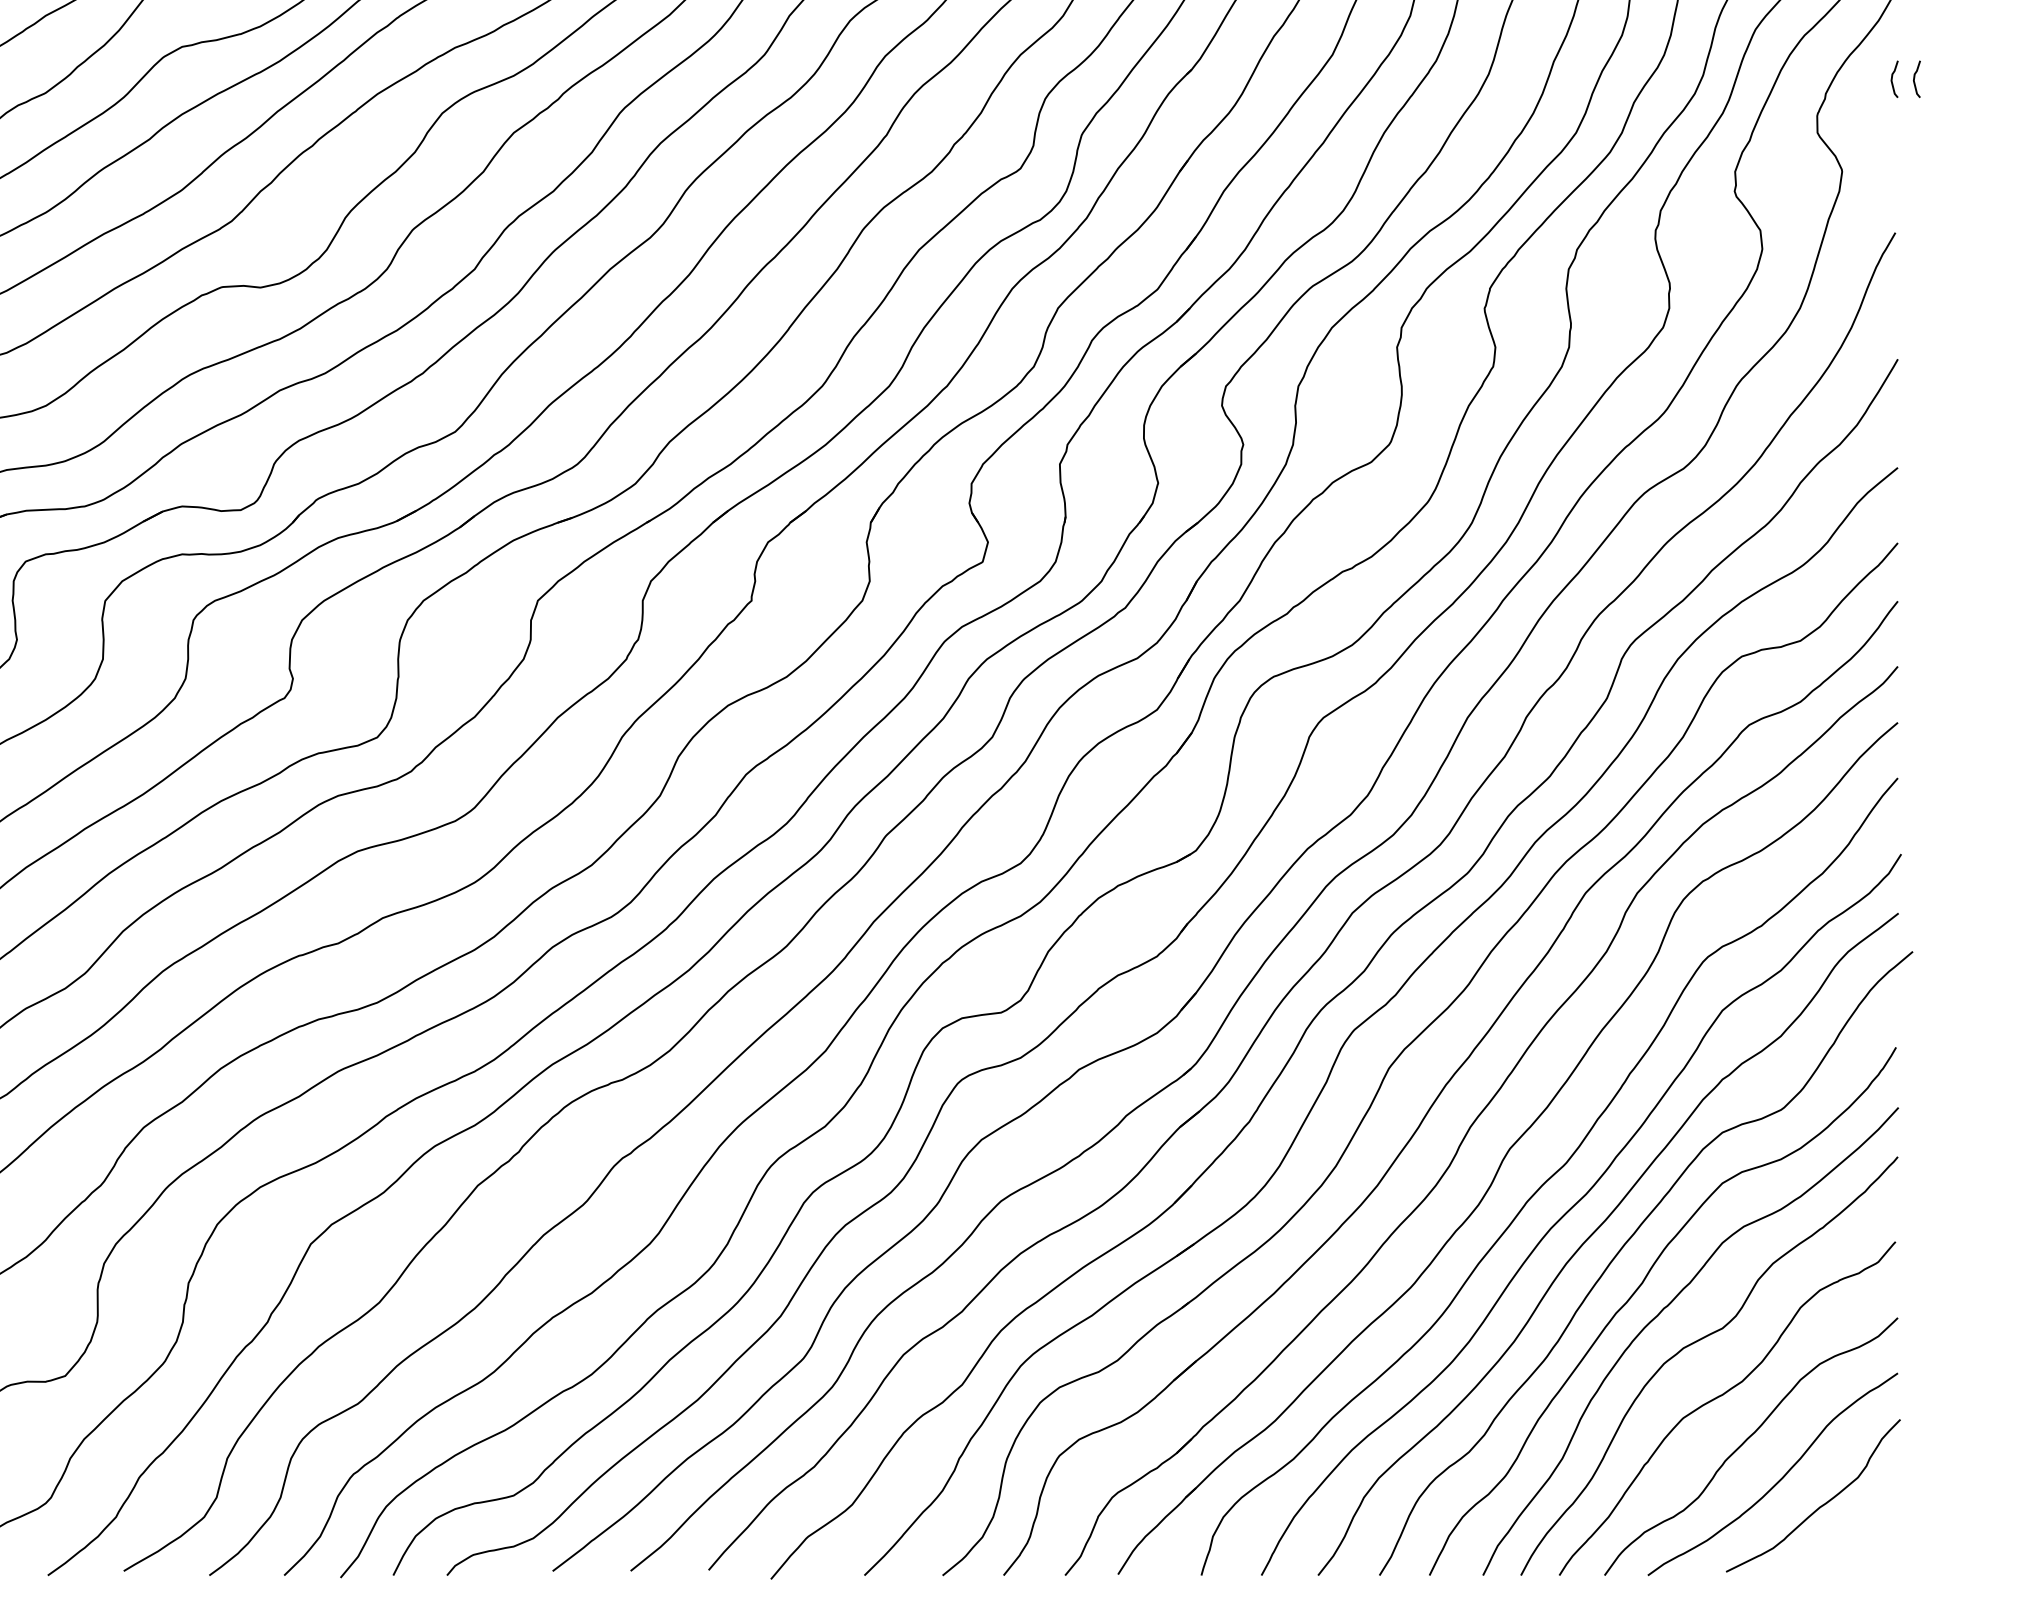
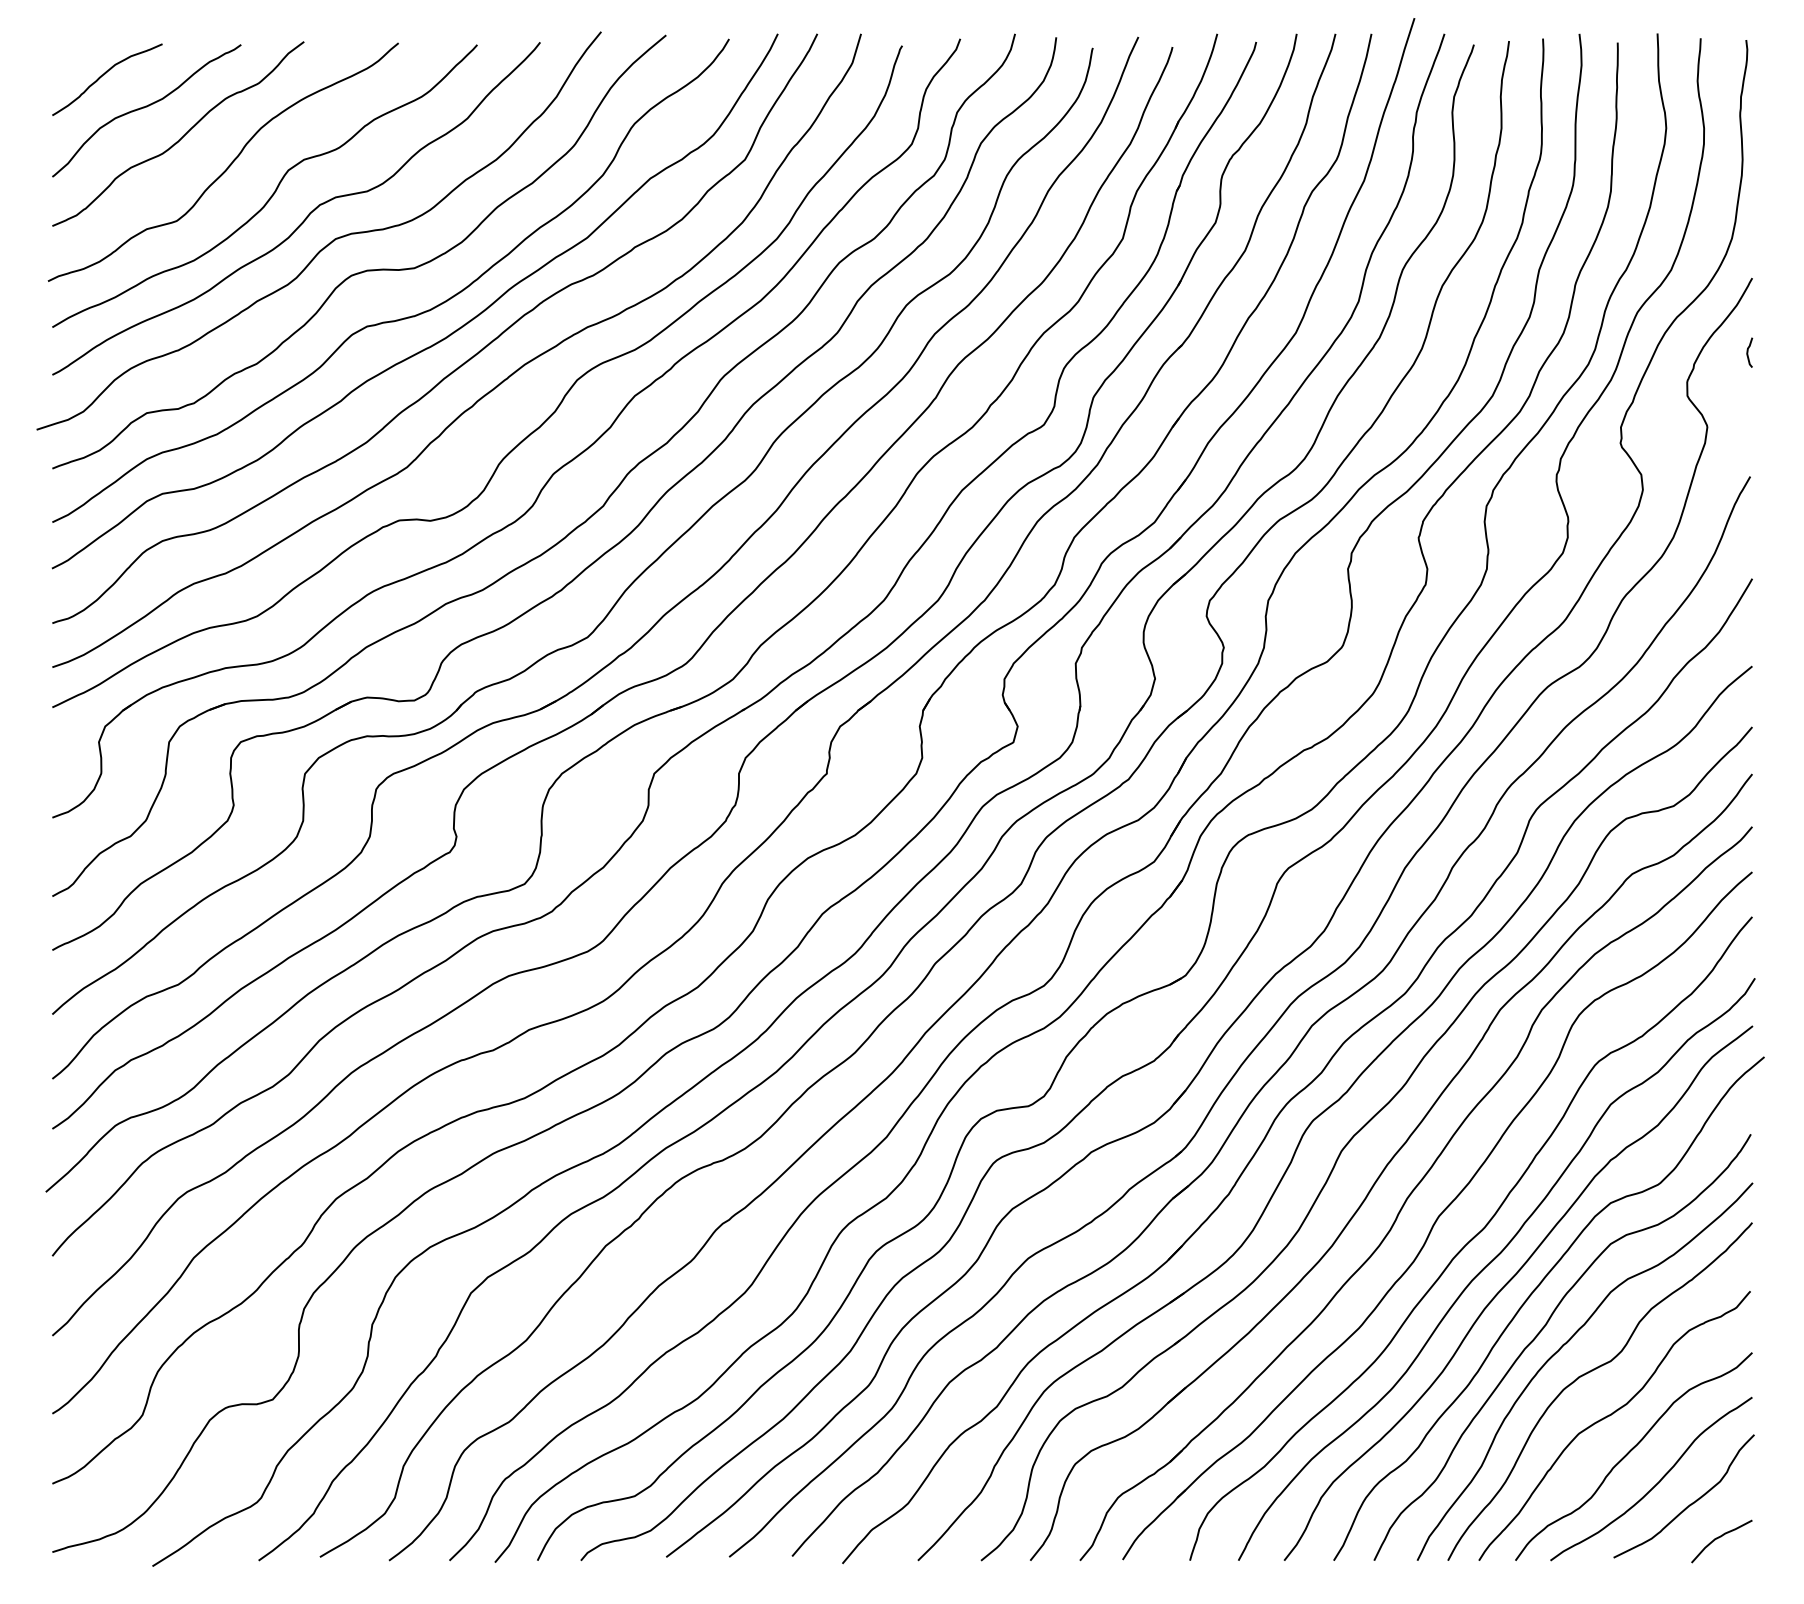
curve: (1915, 79) -> (1766, 352), removed
curve: (1857, 1548) -> (1719, 1538), added

